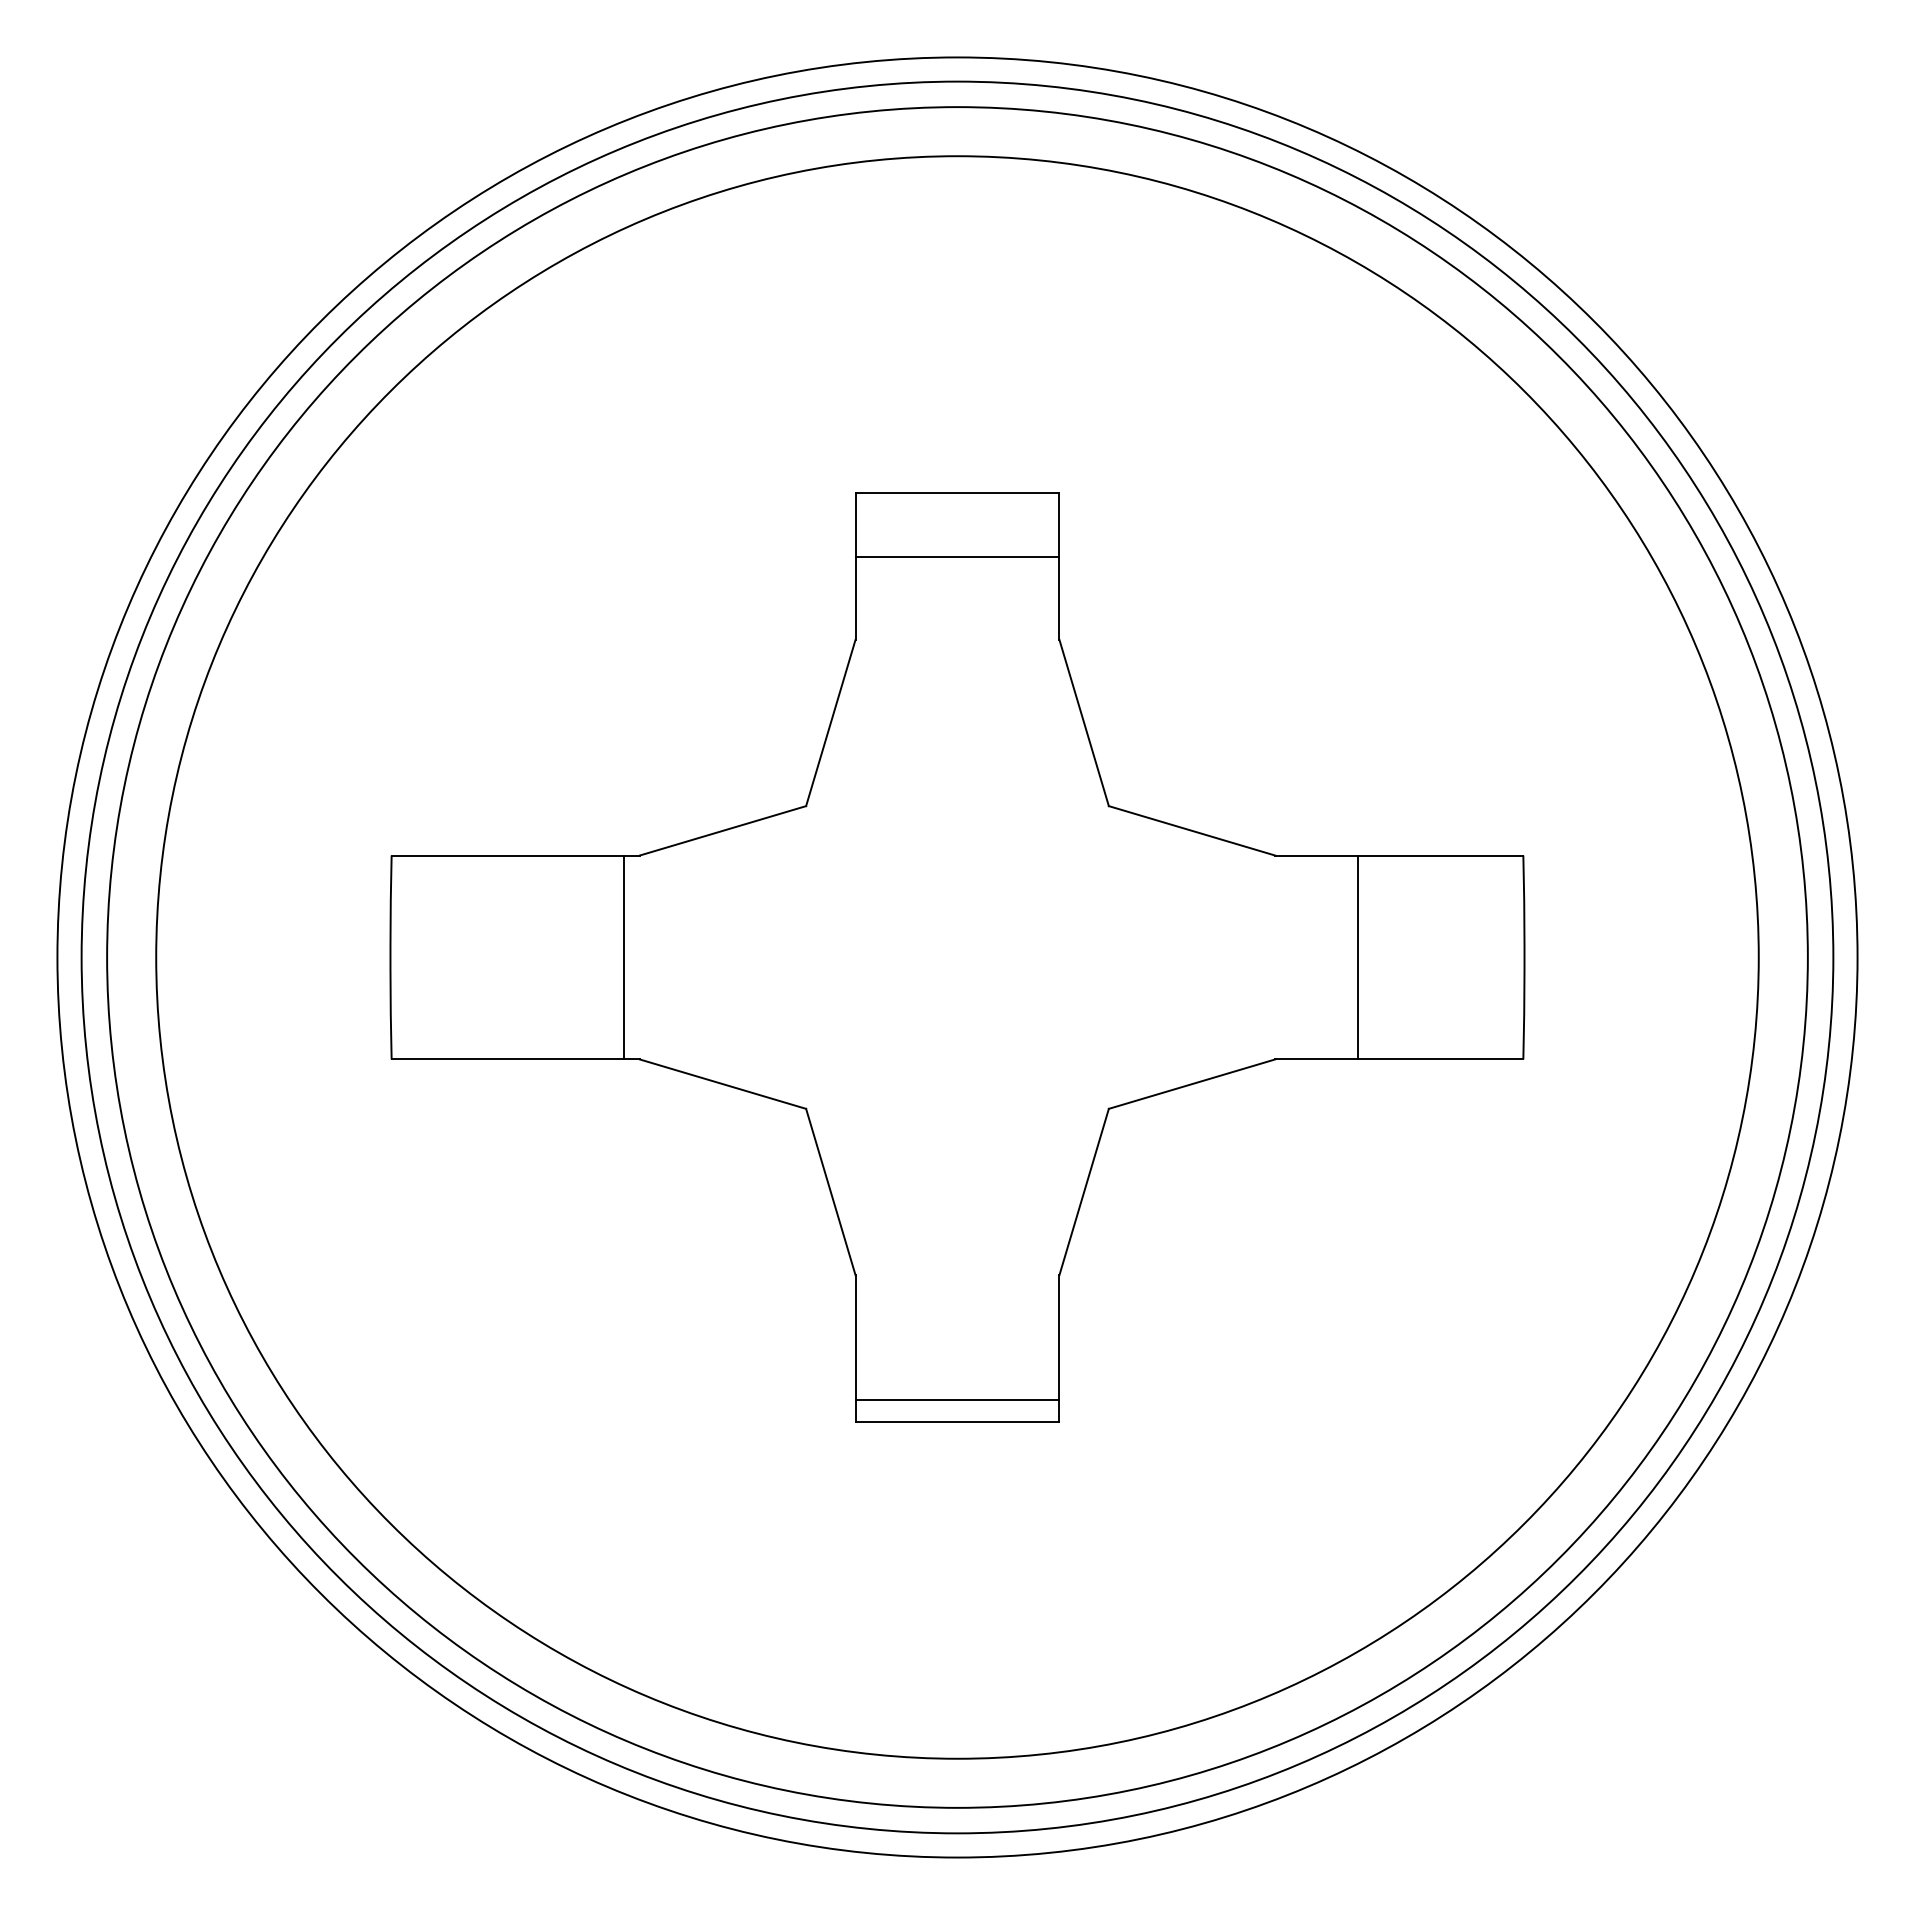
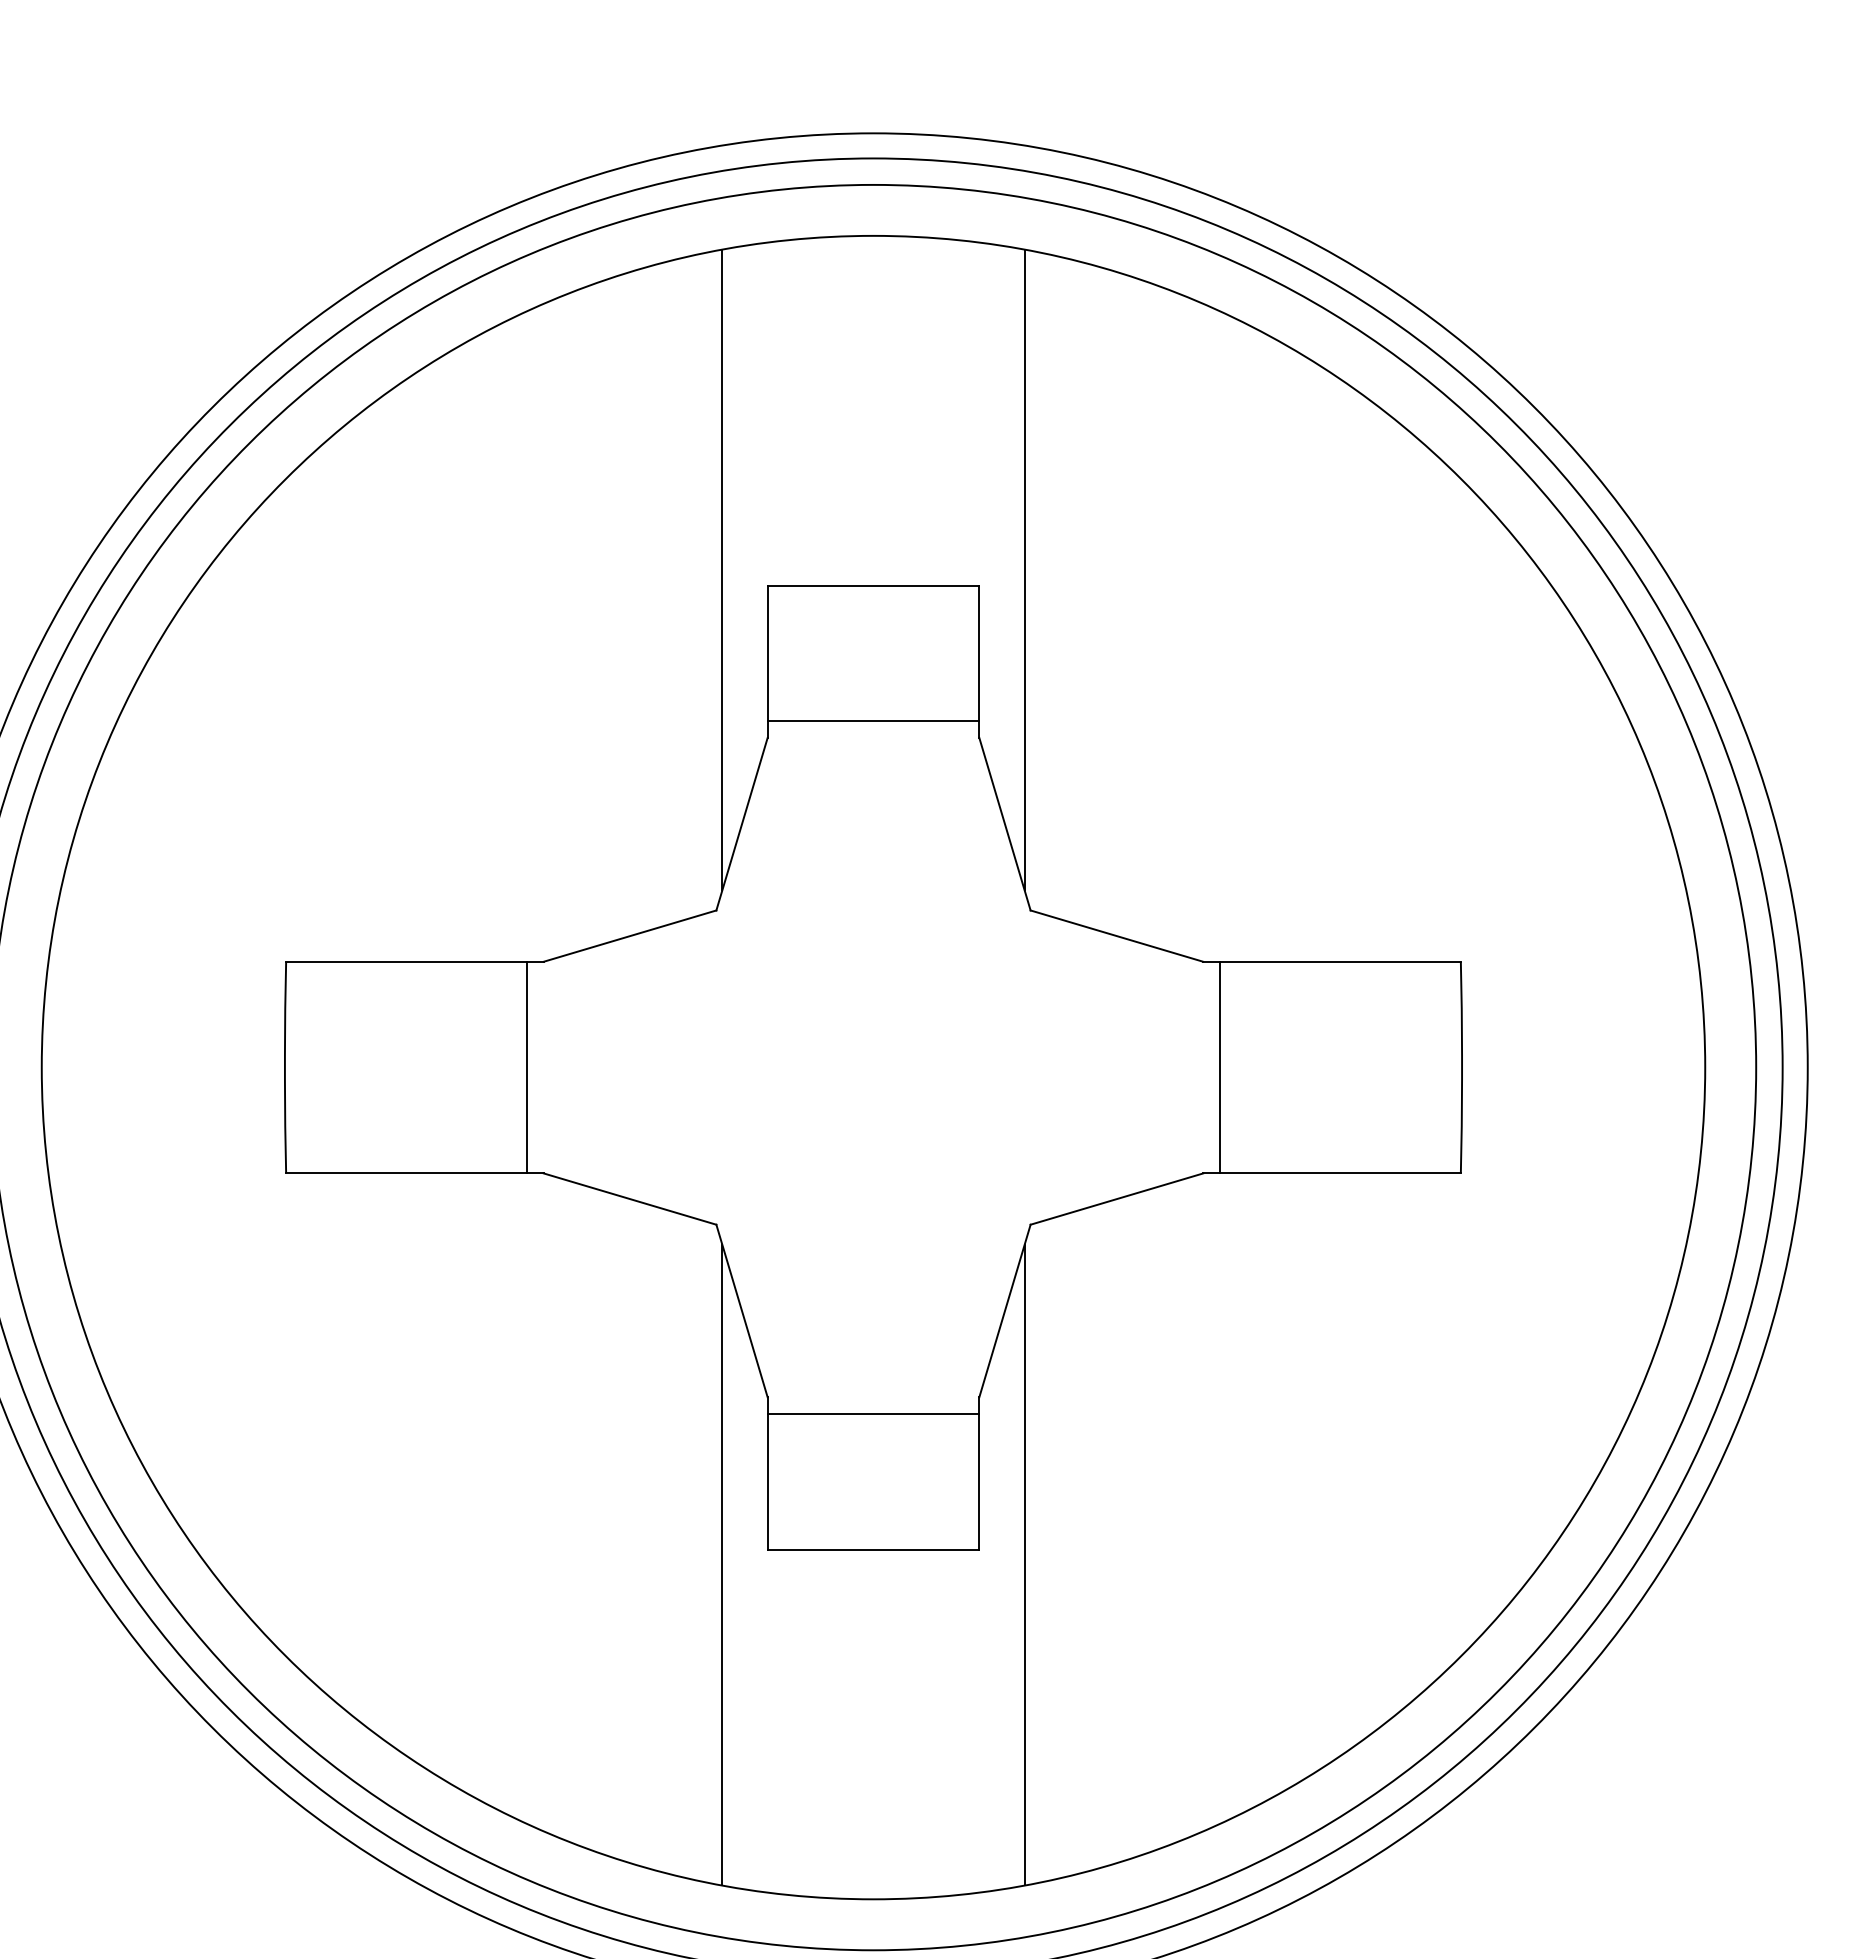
line: (811, 477) -> (721, 569), added
line: (1103, 477) -> (1025, 569), added
line: (957, 556) -> (873, 720), moved
line: (1358, 957) -> (1220, 1067), moved
line: (957, 1400) -> (873, 1414), moved
line: (811, 1436) -> (721, 1564), added
line: (1103, 1436) -> (1025, 1564), added

